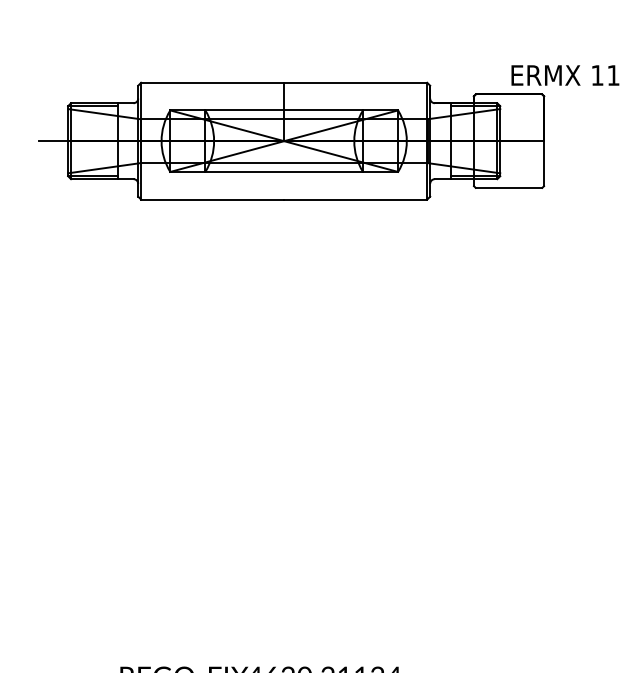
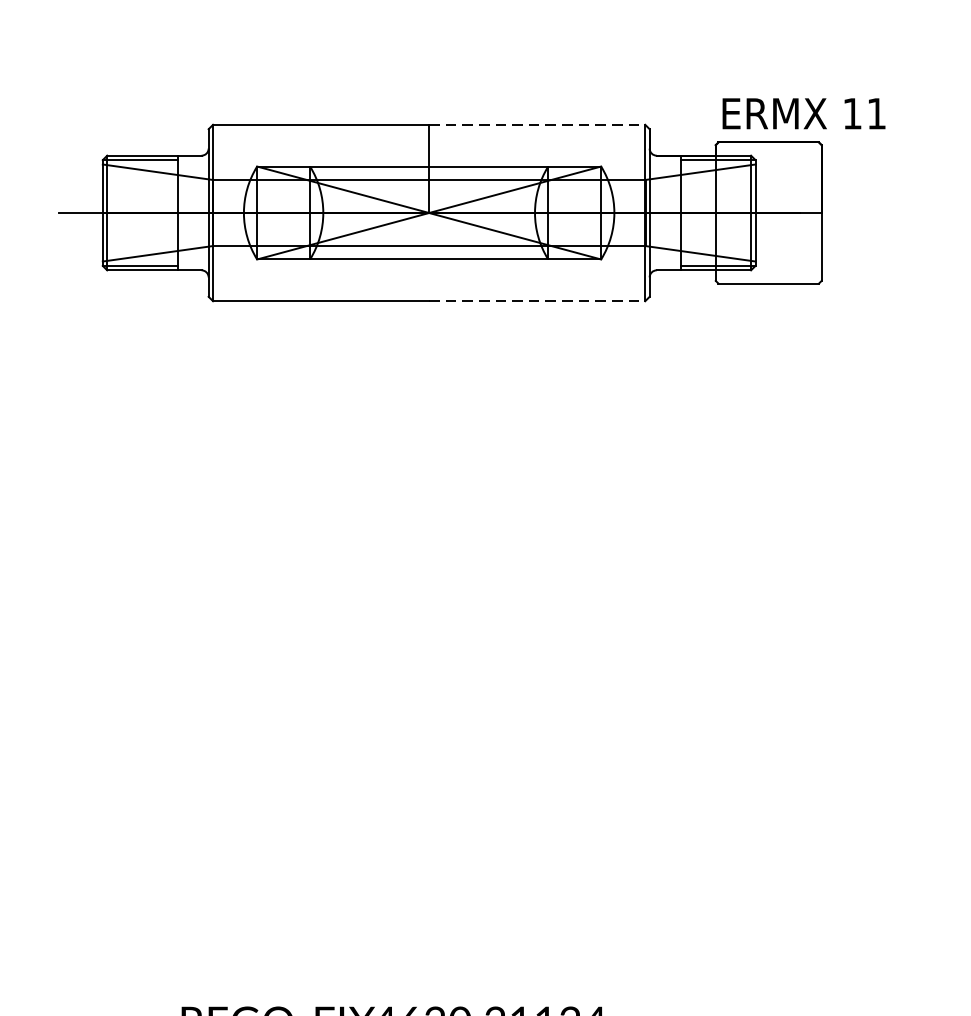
text: (565, 75) -> (804, 113), moved
line: (355, 82) -> (536, 124), solid -> dashed
line: (355, 199) -> (536, 301), solid -> dashed

